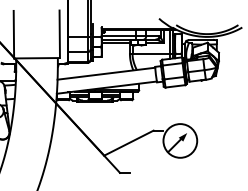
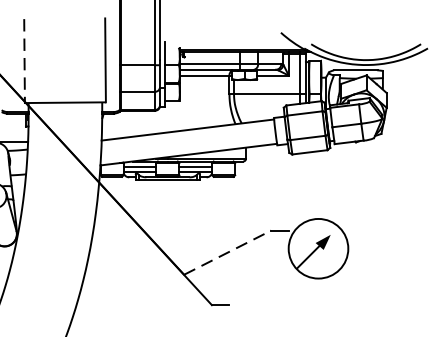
line: (13, 34) -> (23, 60), solid -> dashed
line: (128, 143) -> (226, 253), solid -> dashed

